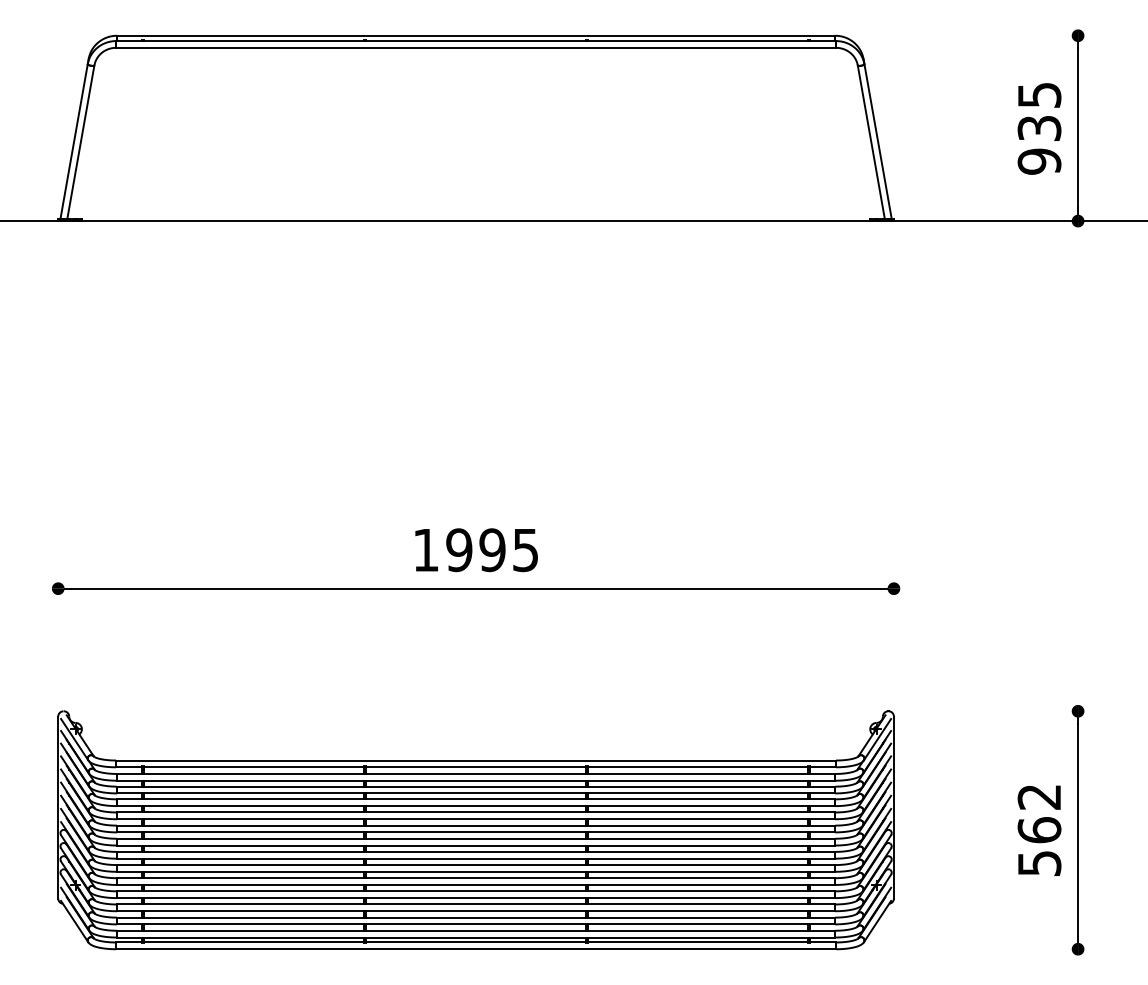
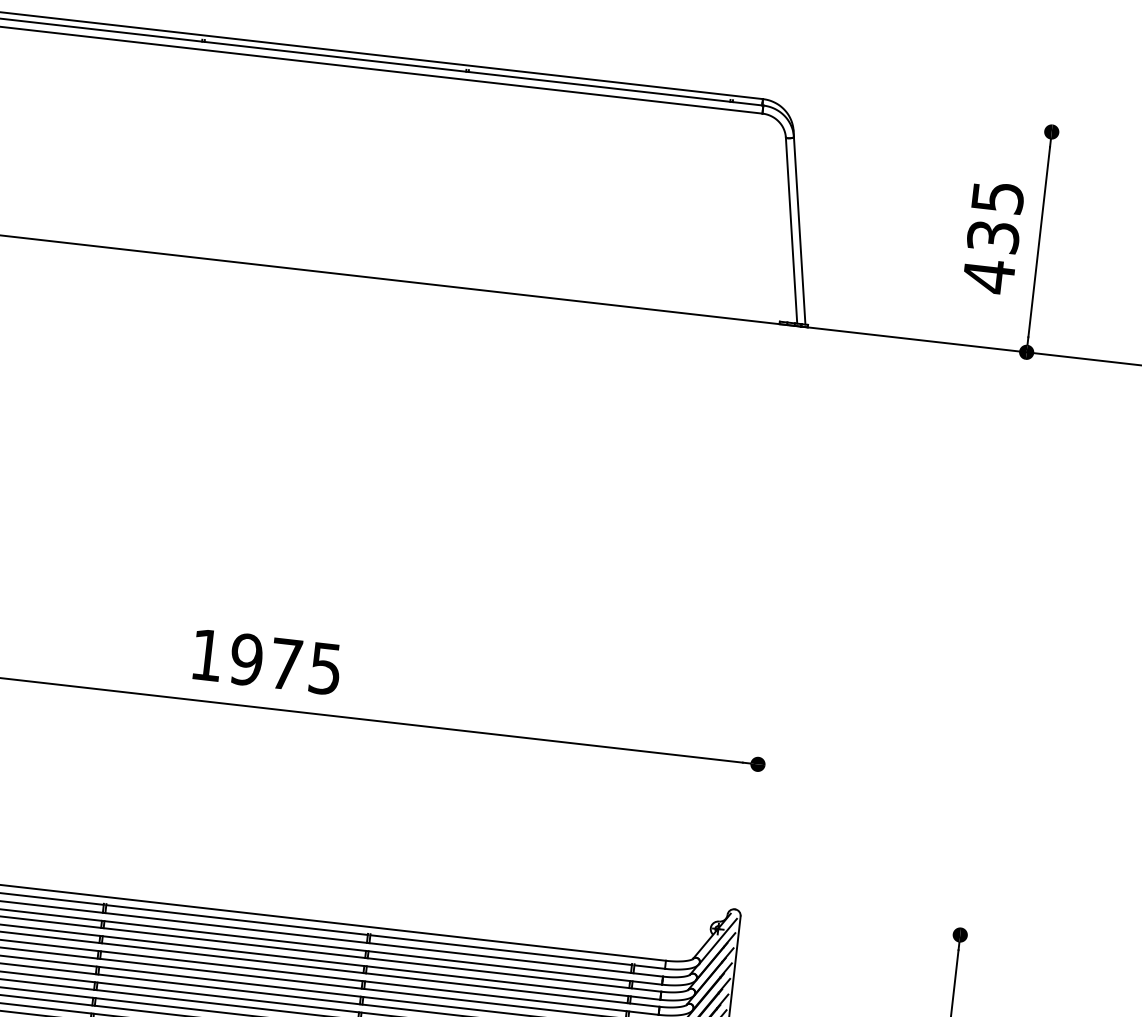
text: (1039, 161) -> (988, 276), 935 -> 435
text: (492, 550) -> (285, 664), 1995 -> 1975

